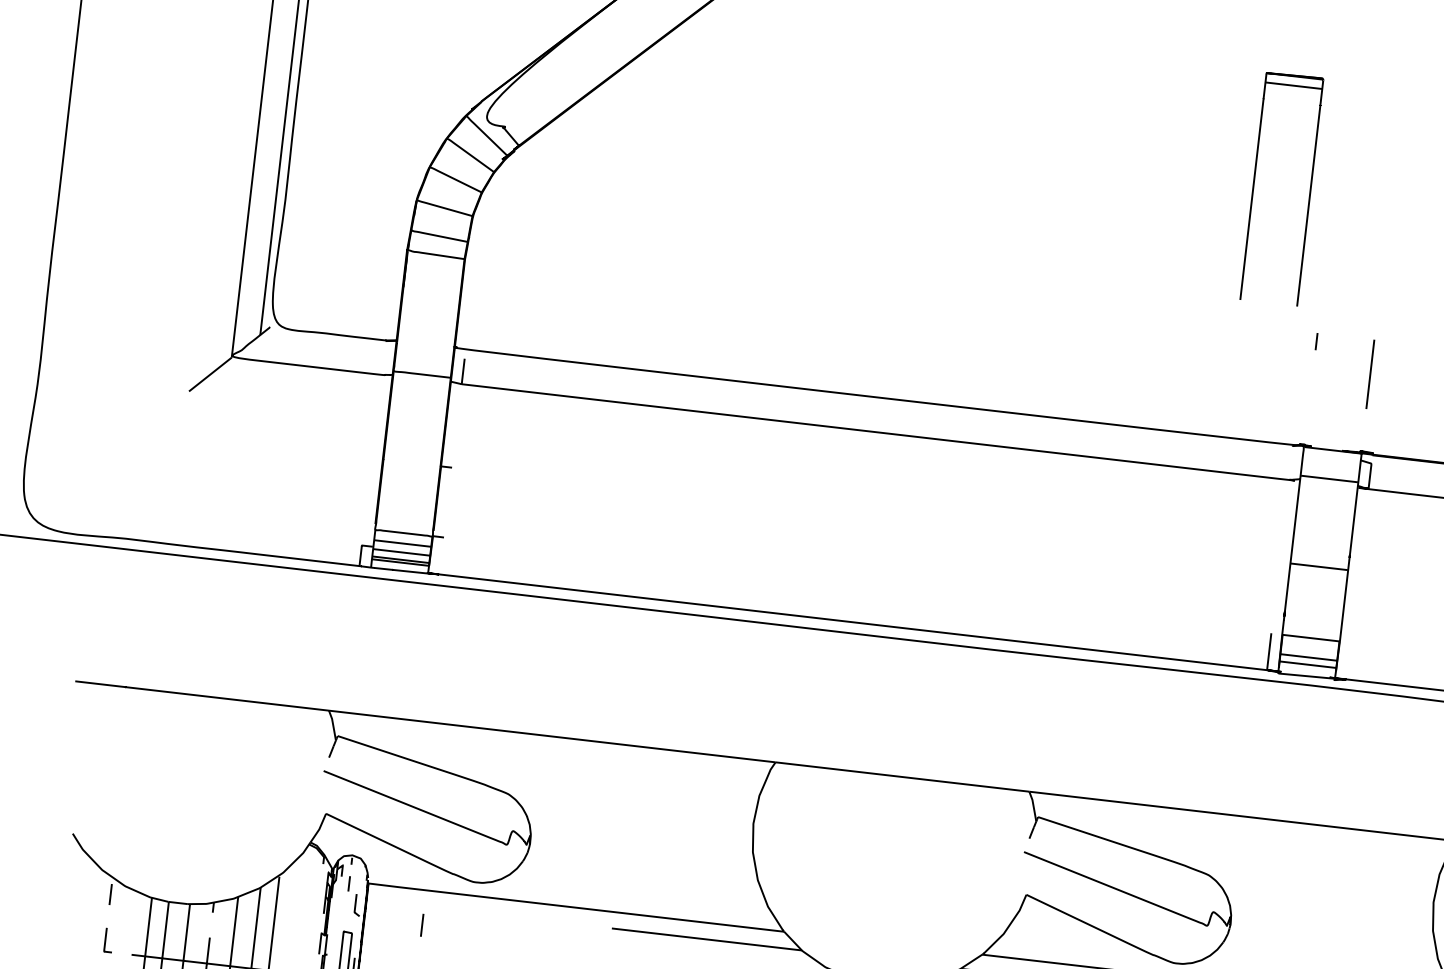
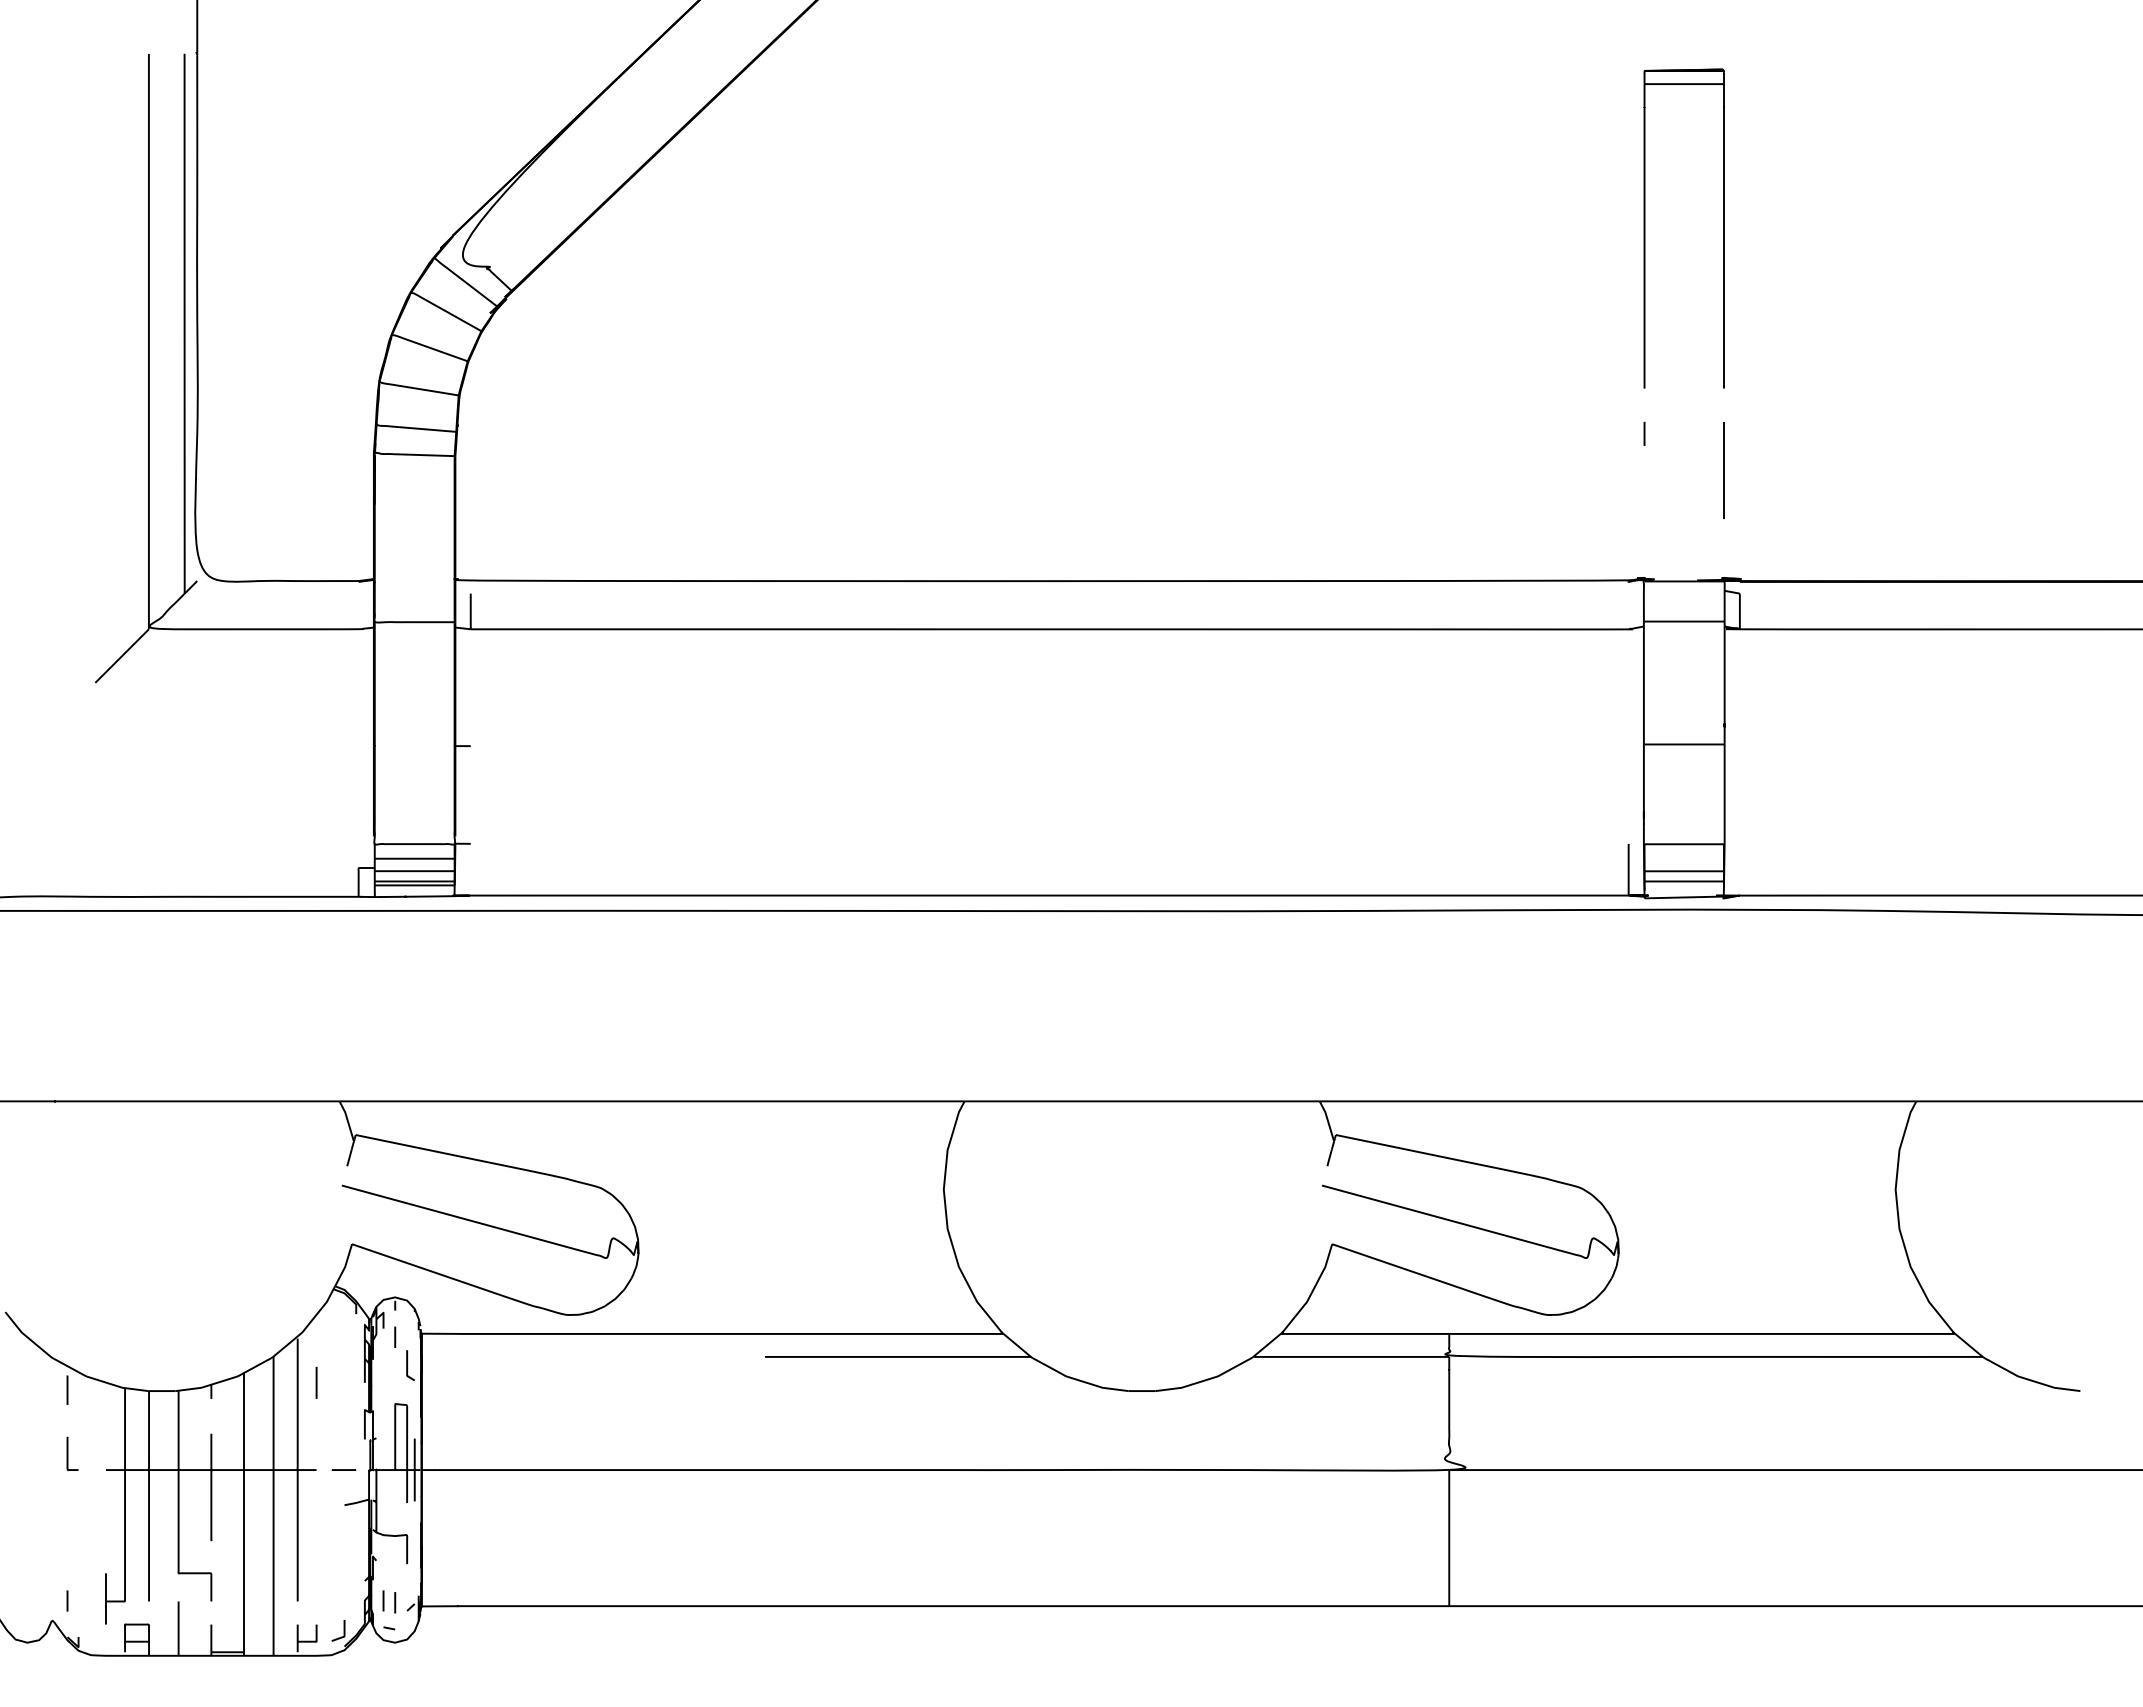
part: (1254, 185) -> (1645, 228), moved
line: (422, 925) -> (316, 1382), moved

